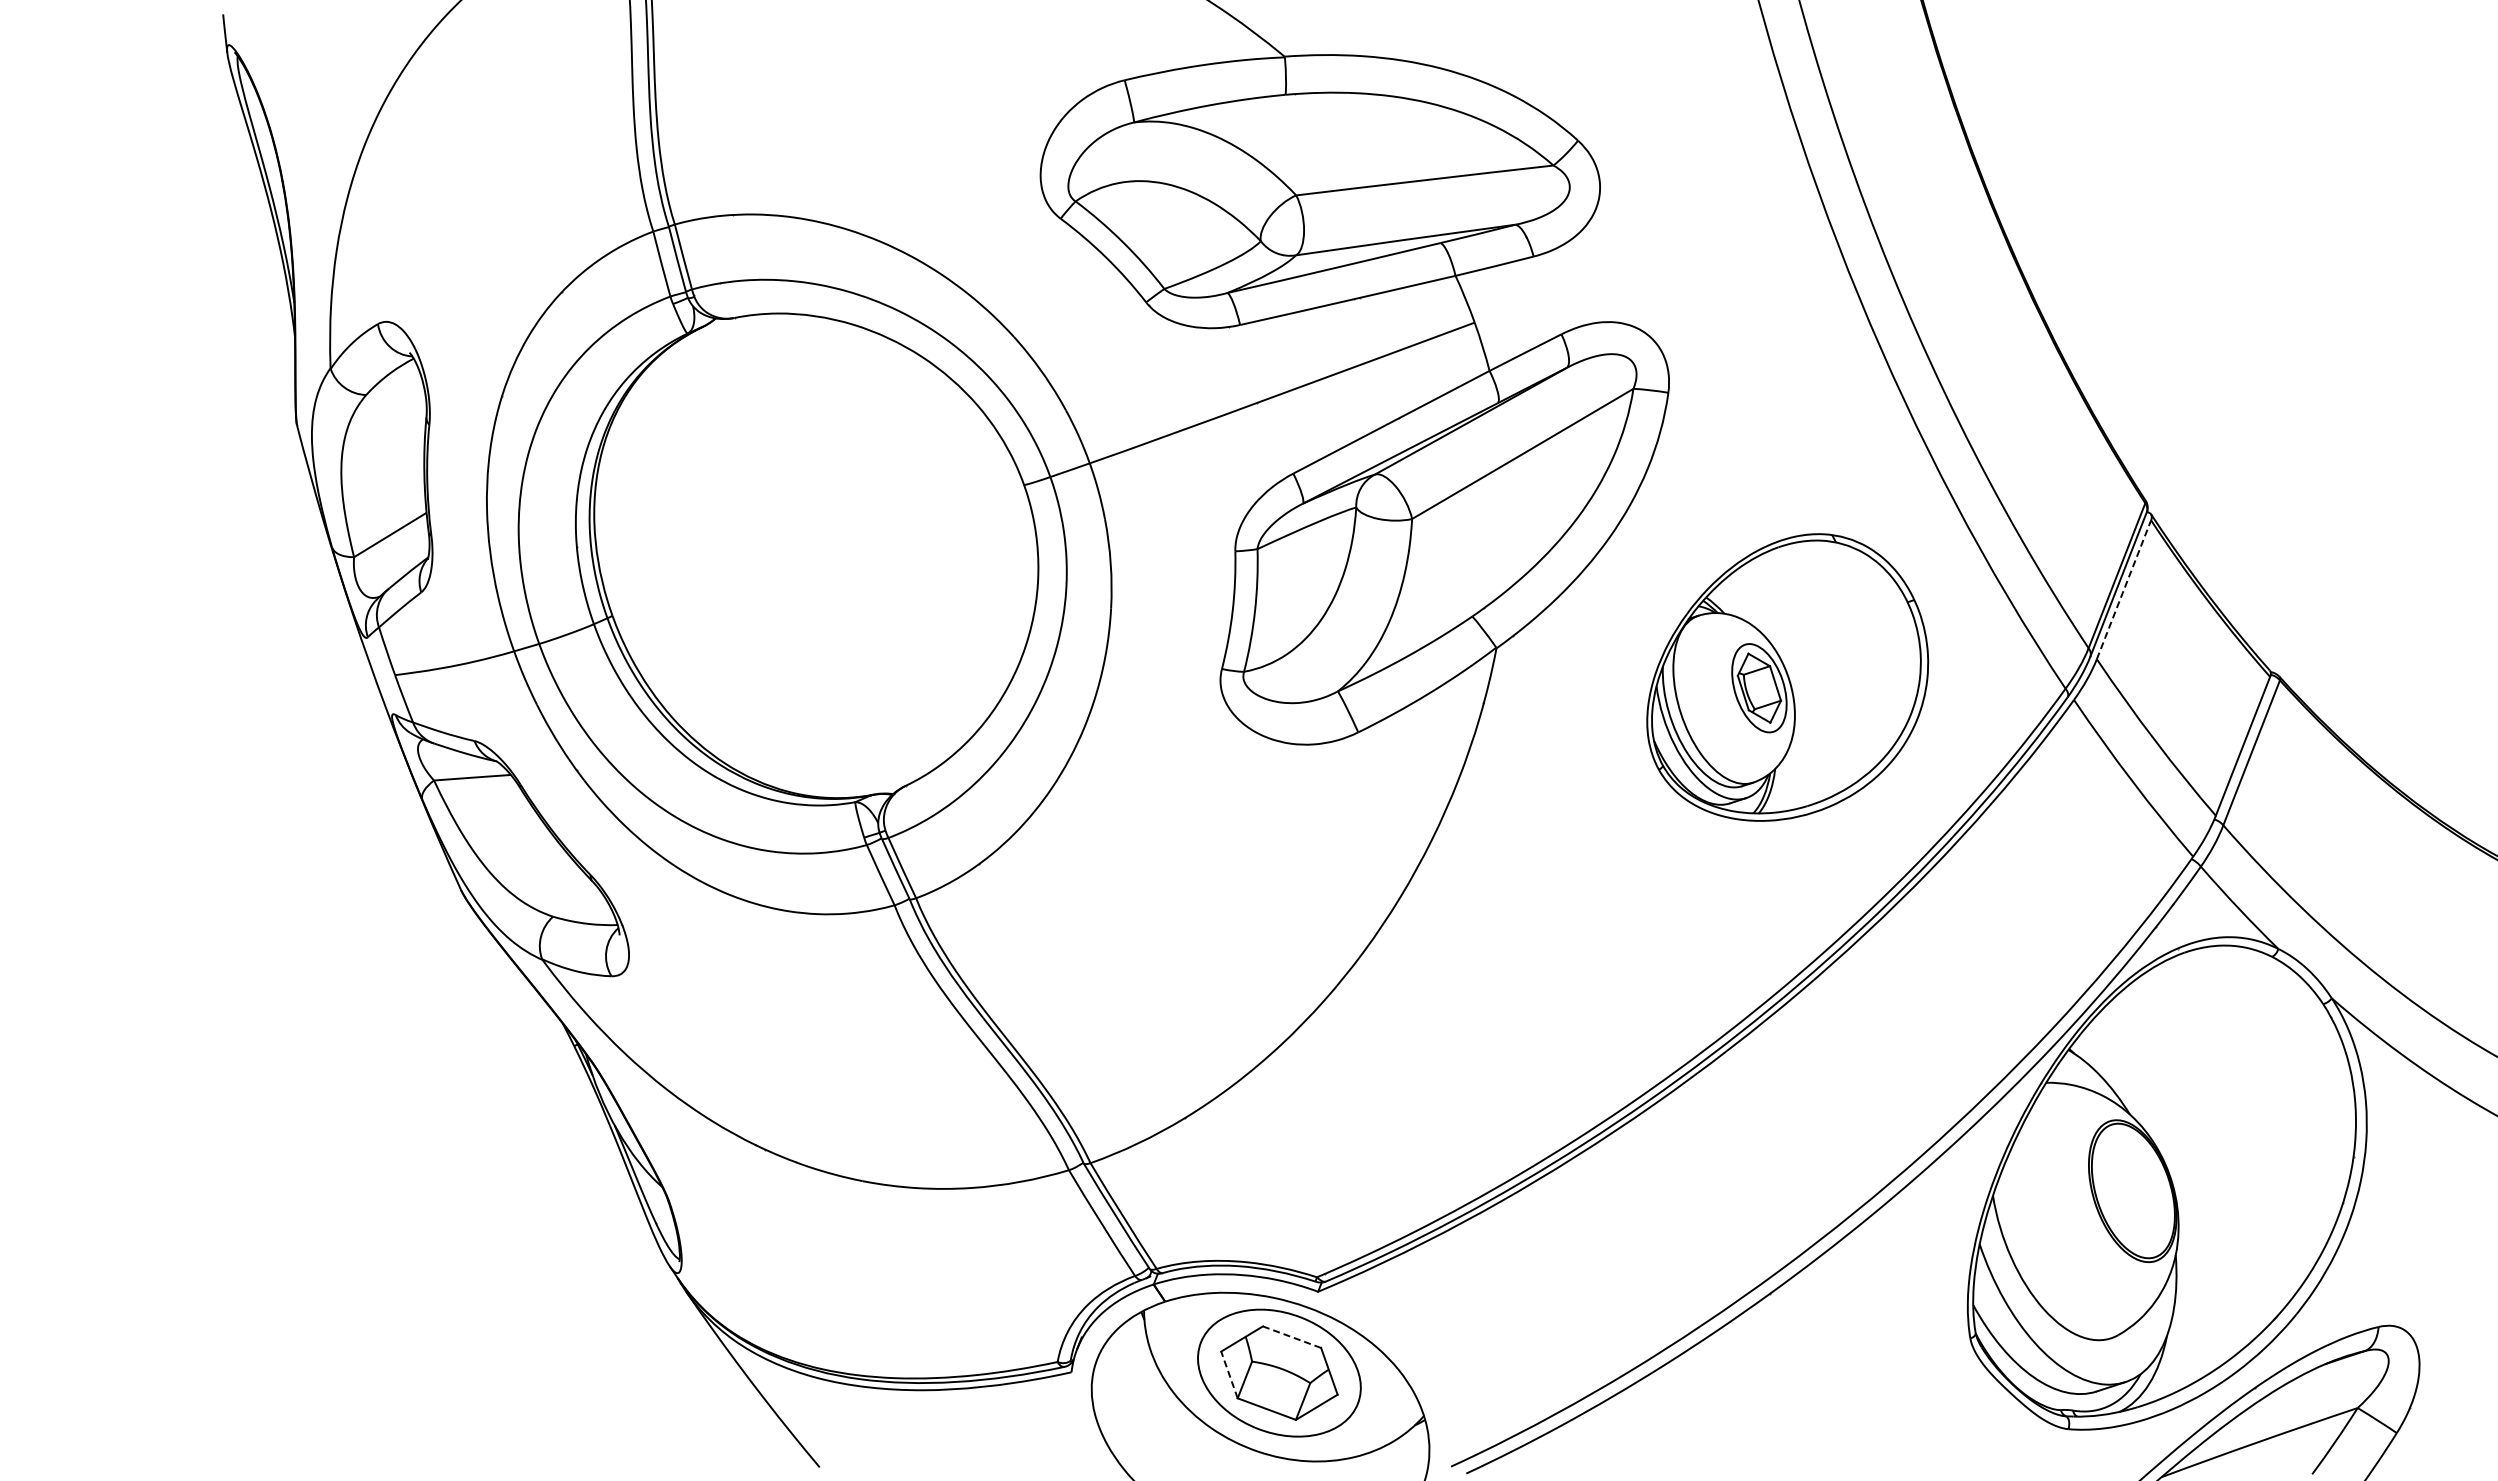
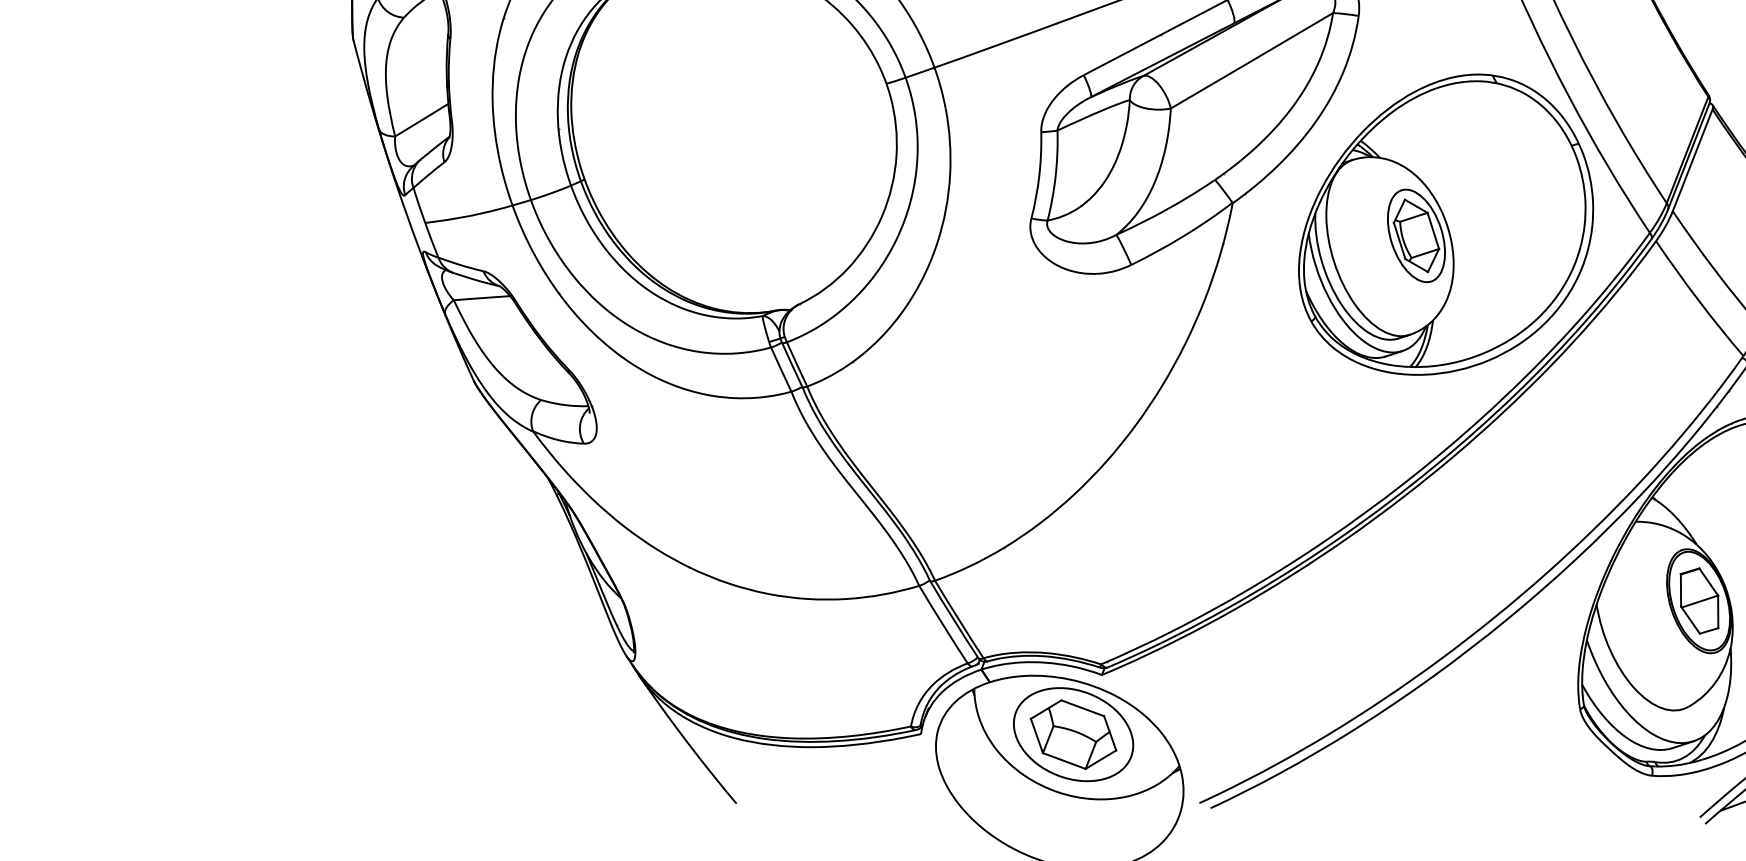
line: (2123, 589) -> (1692, 160), dashed -> solid
part: (1787, 677) -> (1446, 224), size x1.43
part: (2132, 1190) -> (1698, 600), added
line: (1292, 1337) -> (1083, 708), dashed -> solid
line: (1229, 1374) -> (1036, 735), dashed -> solid

